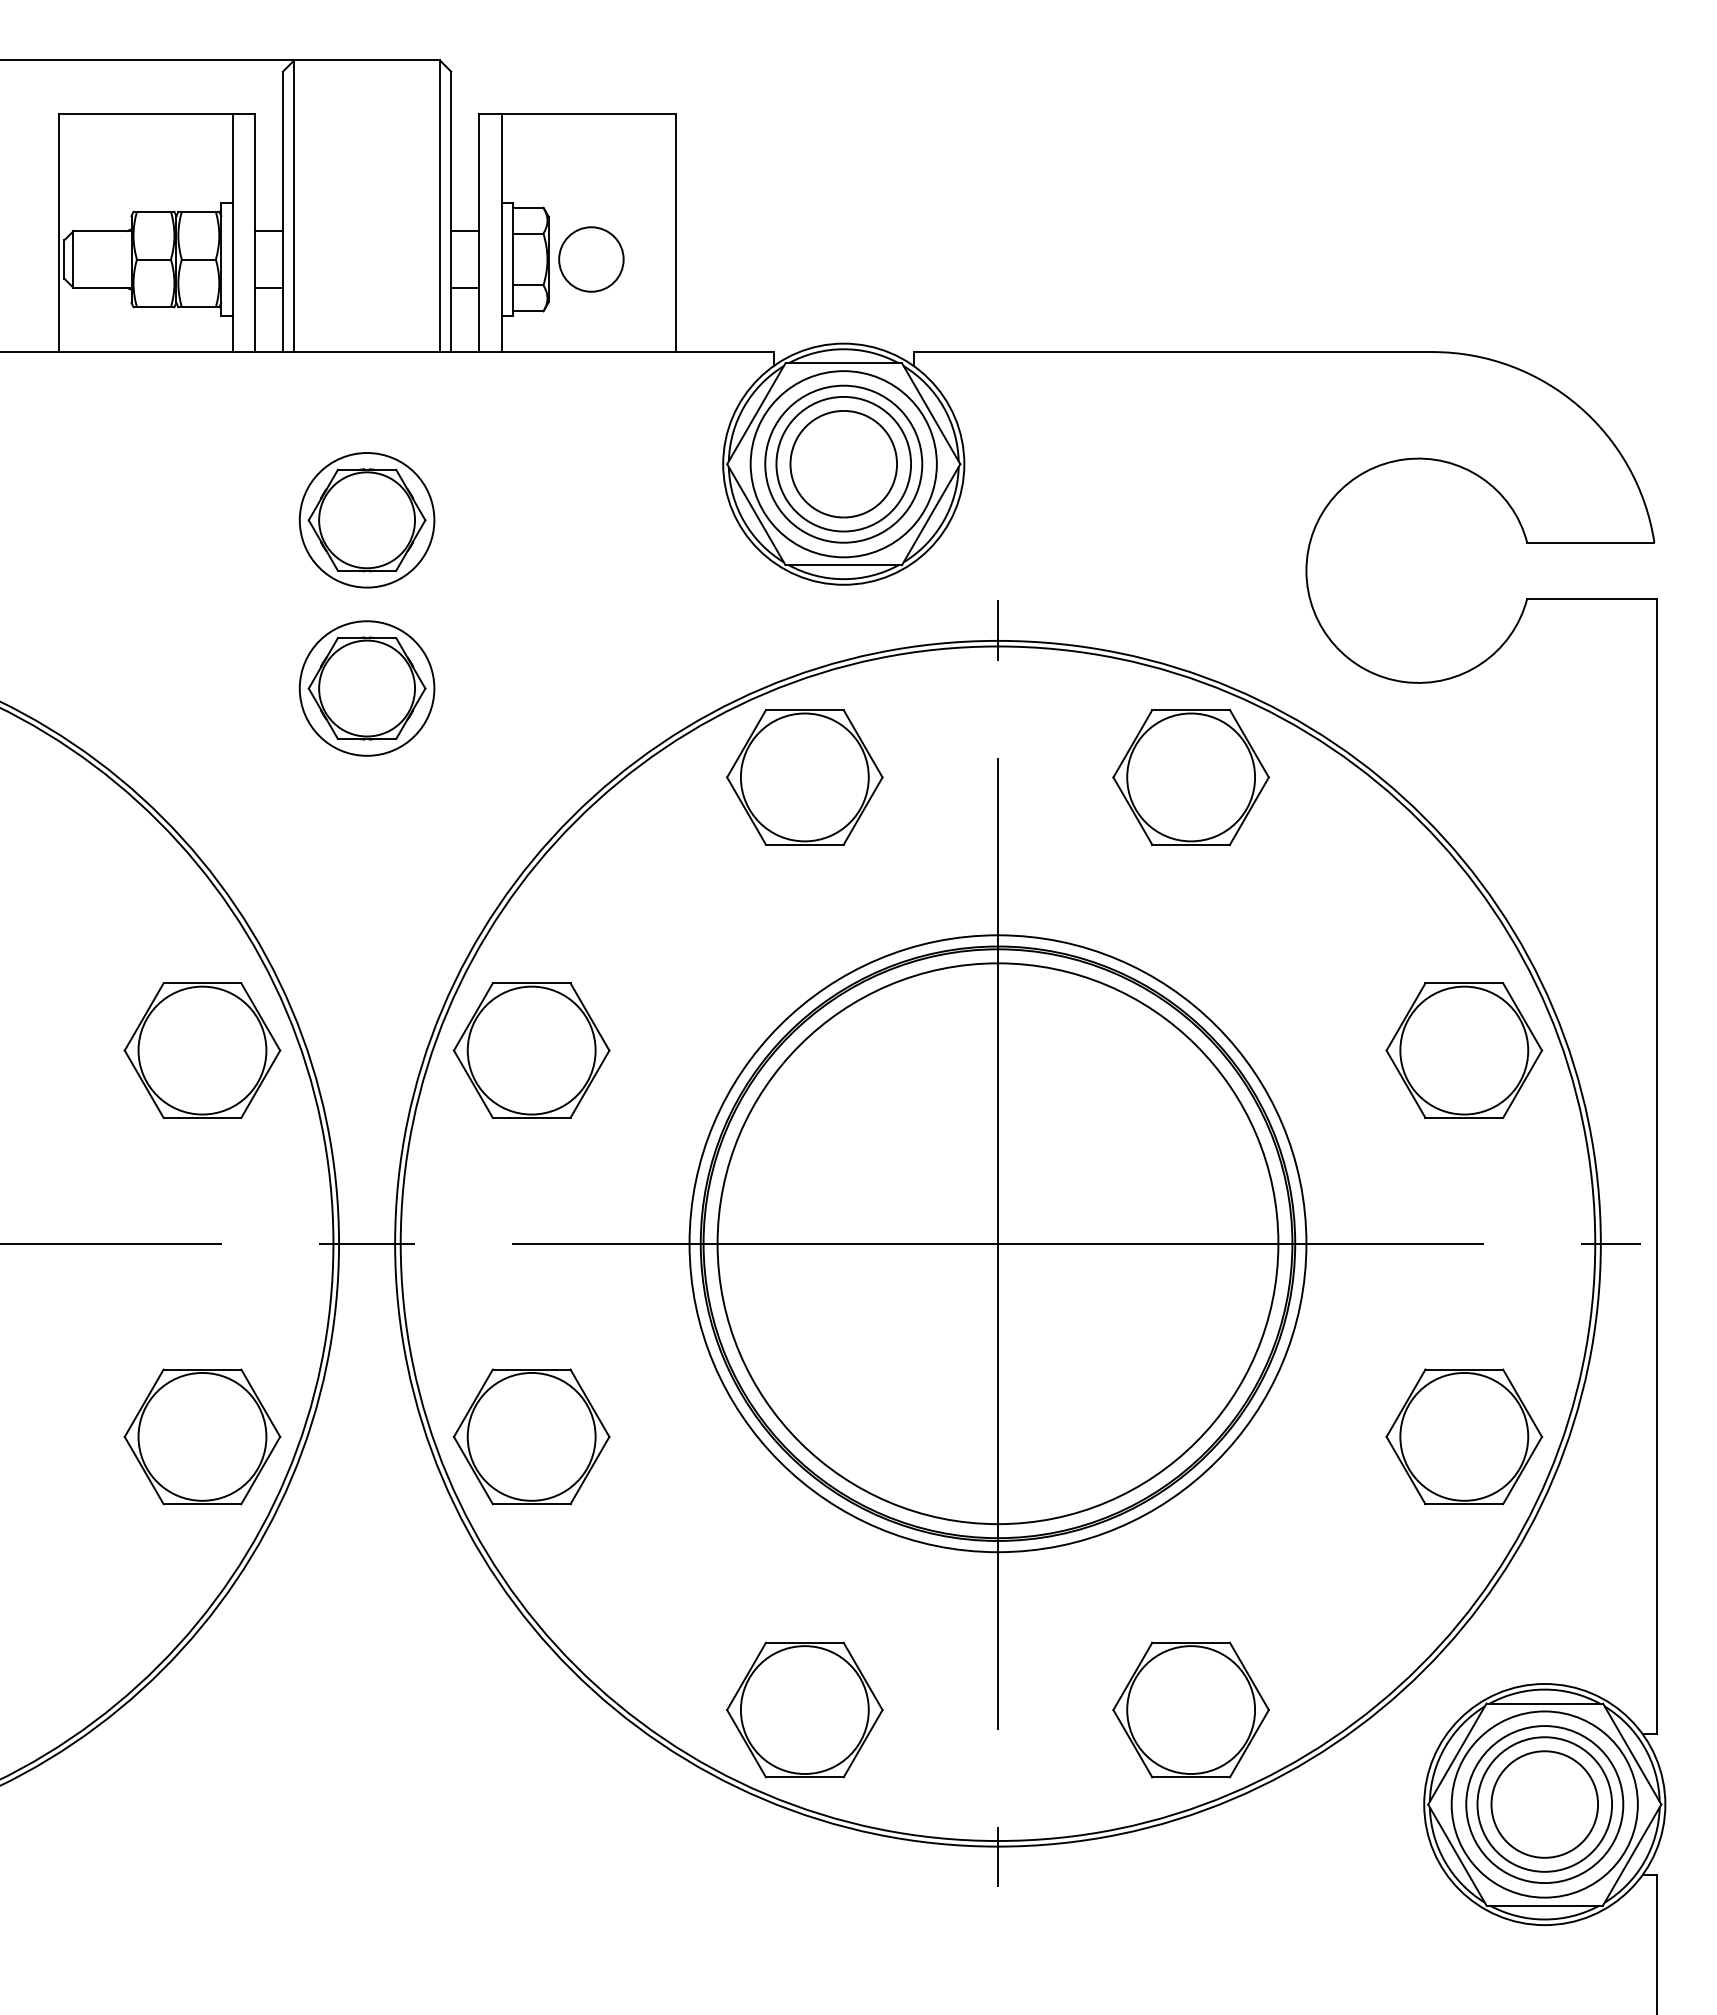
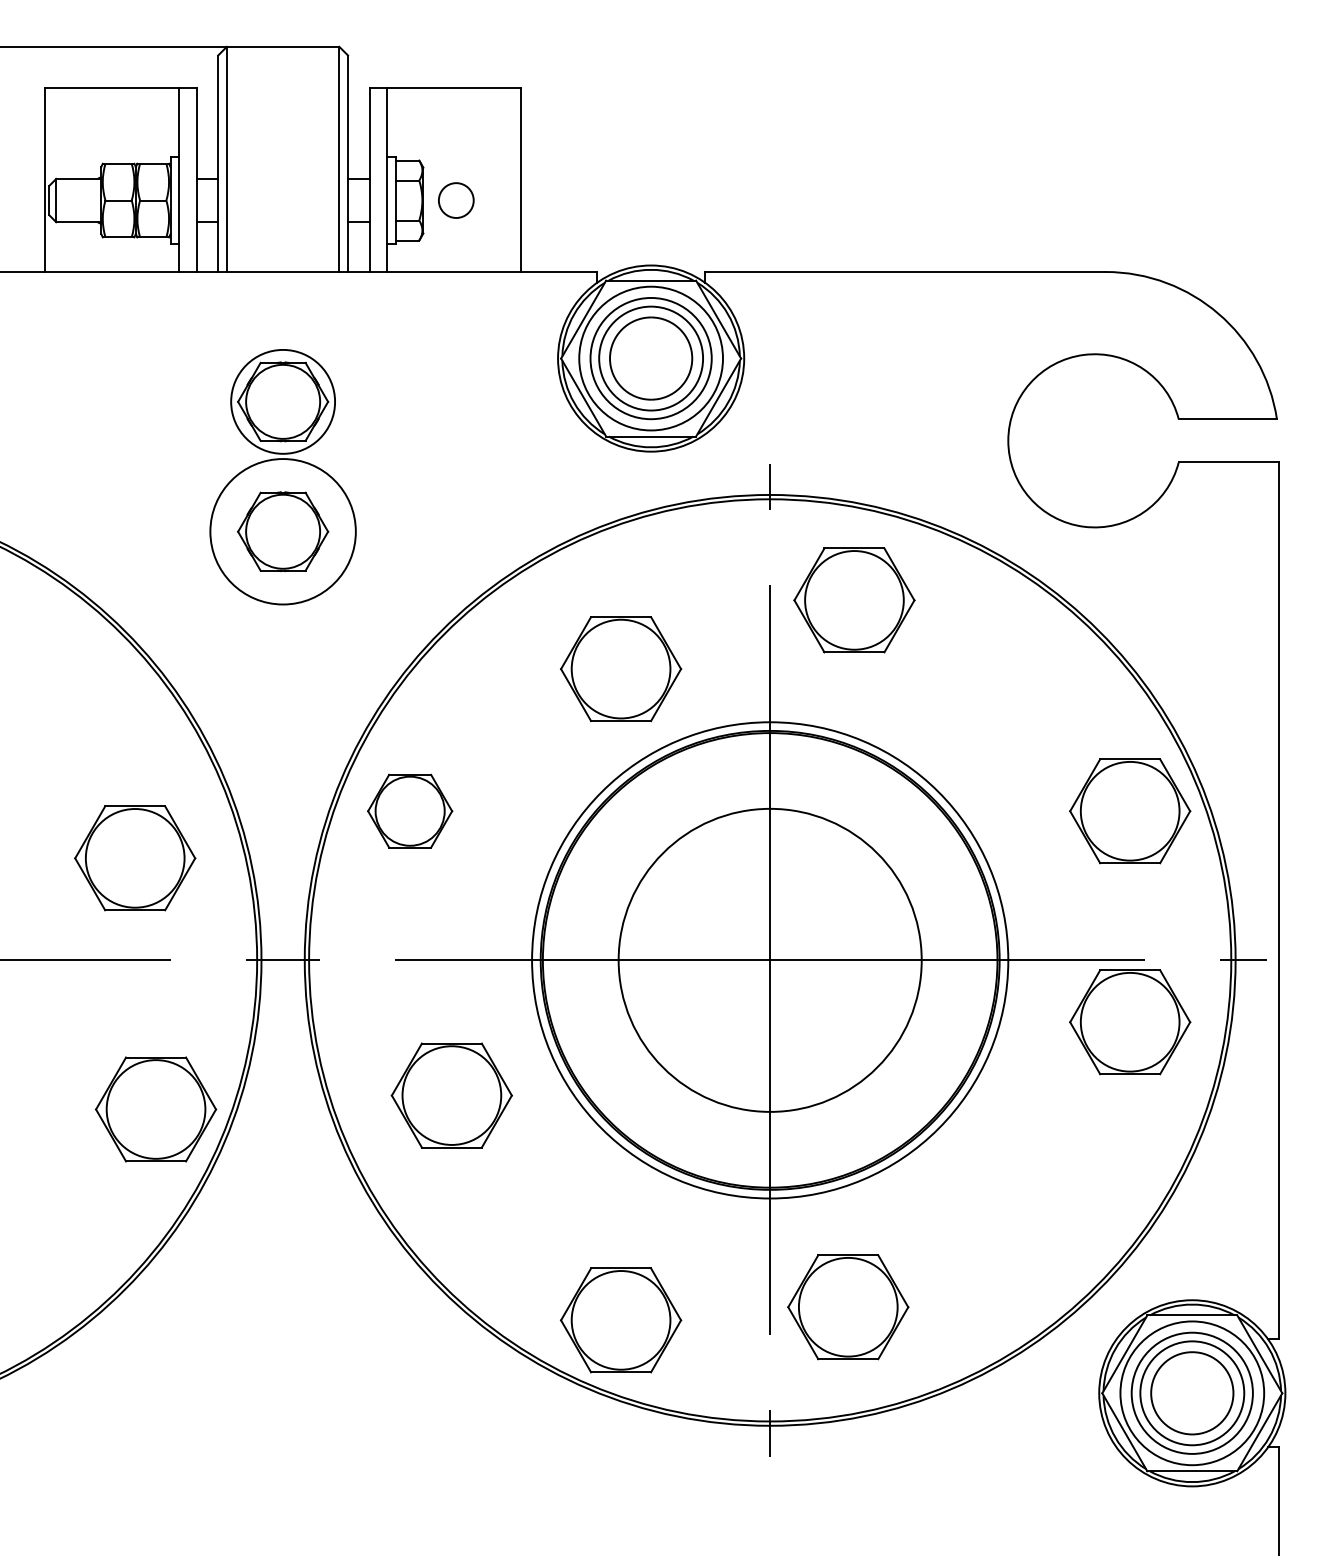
circle: (591, 259) -> (456, 200), size x0.7
circle: (366, 688) -> (282, 531), size x1.4
part: (804, 777) -> (620, 669), moved
part: (1190, 777) -> (853, 600), moved
part: (202, 1050) -> (135, 858), moved
part: (531, 1050) -> (410, 811), size x0.7
circle: (997, 1243) -> (769, 960), size x0.7
part: (531, 1436) -> (451, 1095), moved
part: (1464, 1436) -> (1130, 1021), moved
part: (1190, 1709) -> (847, 1306), moved

